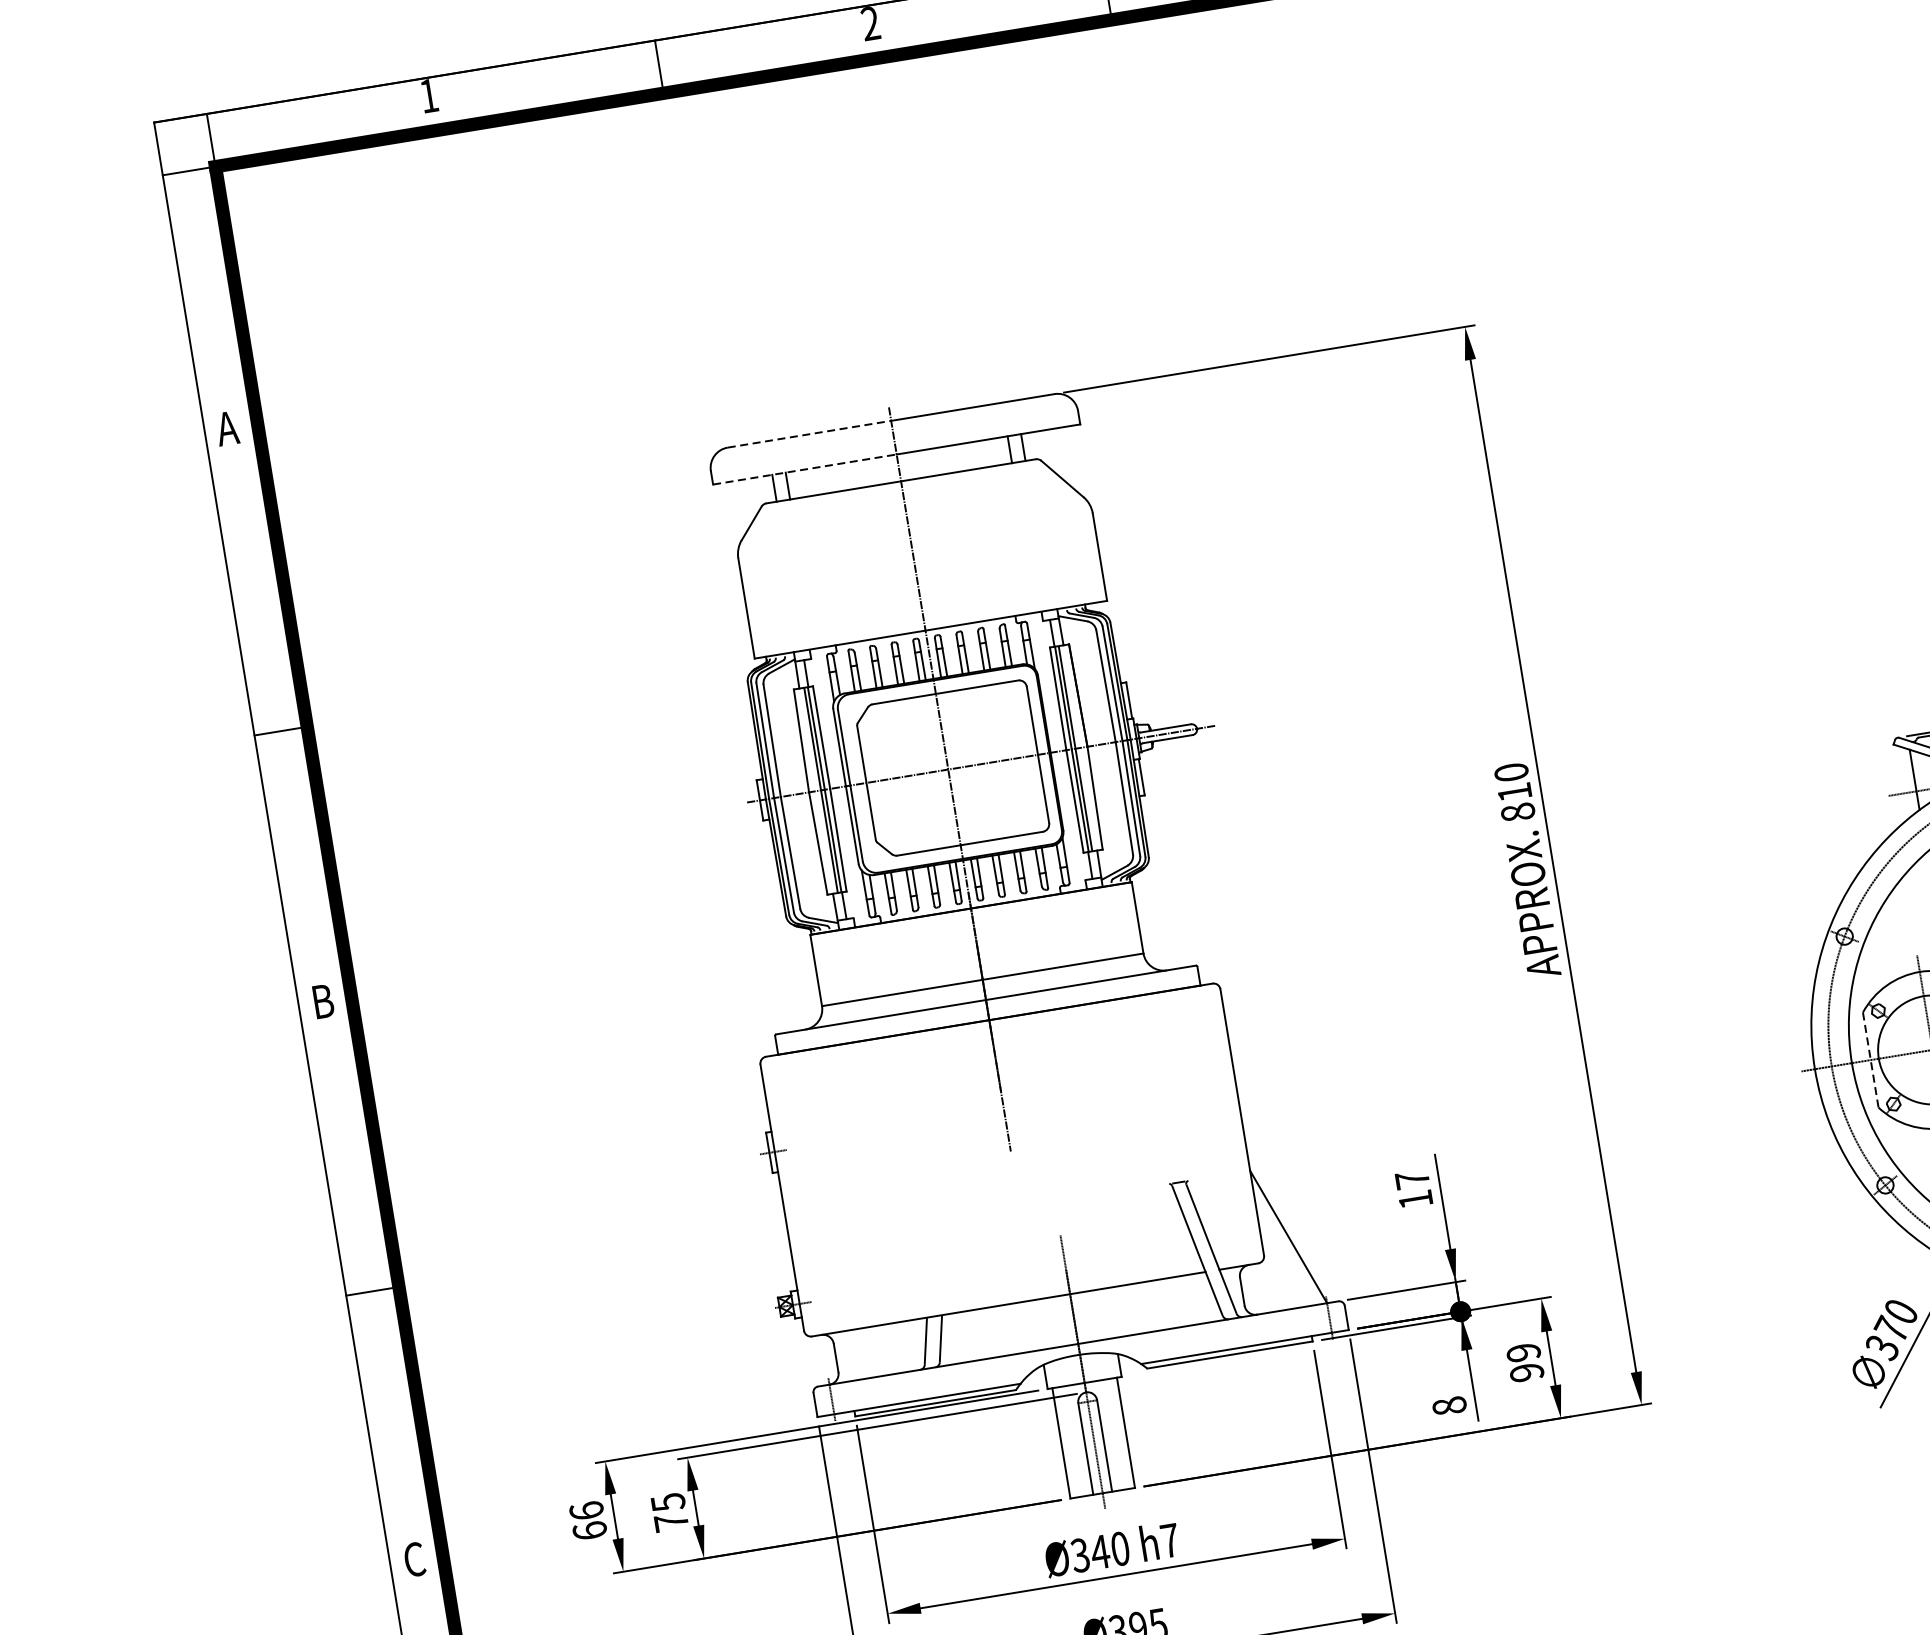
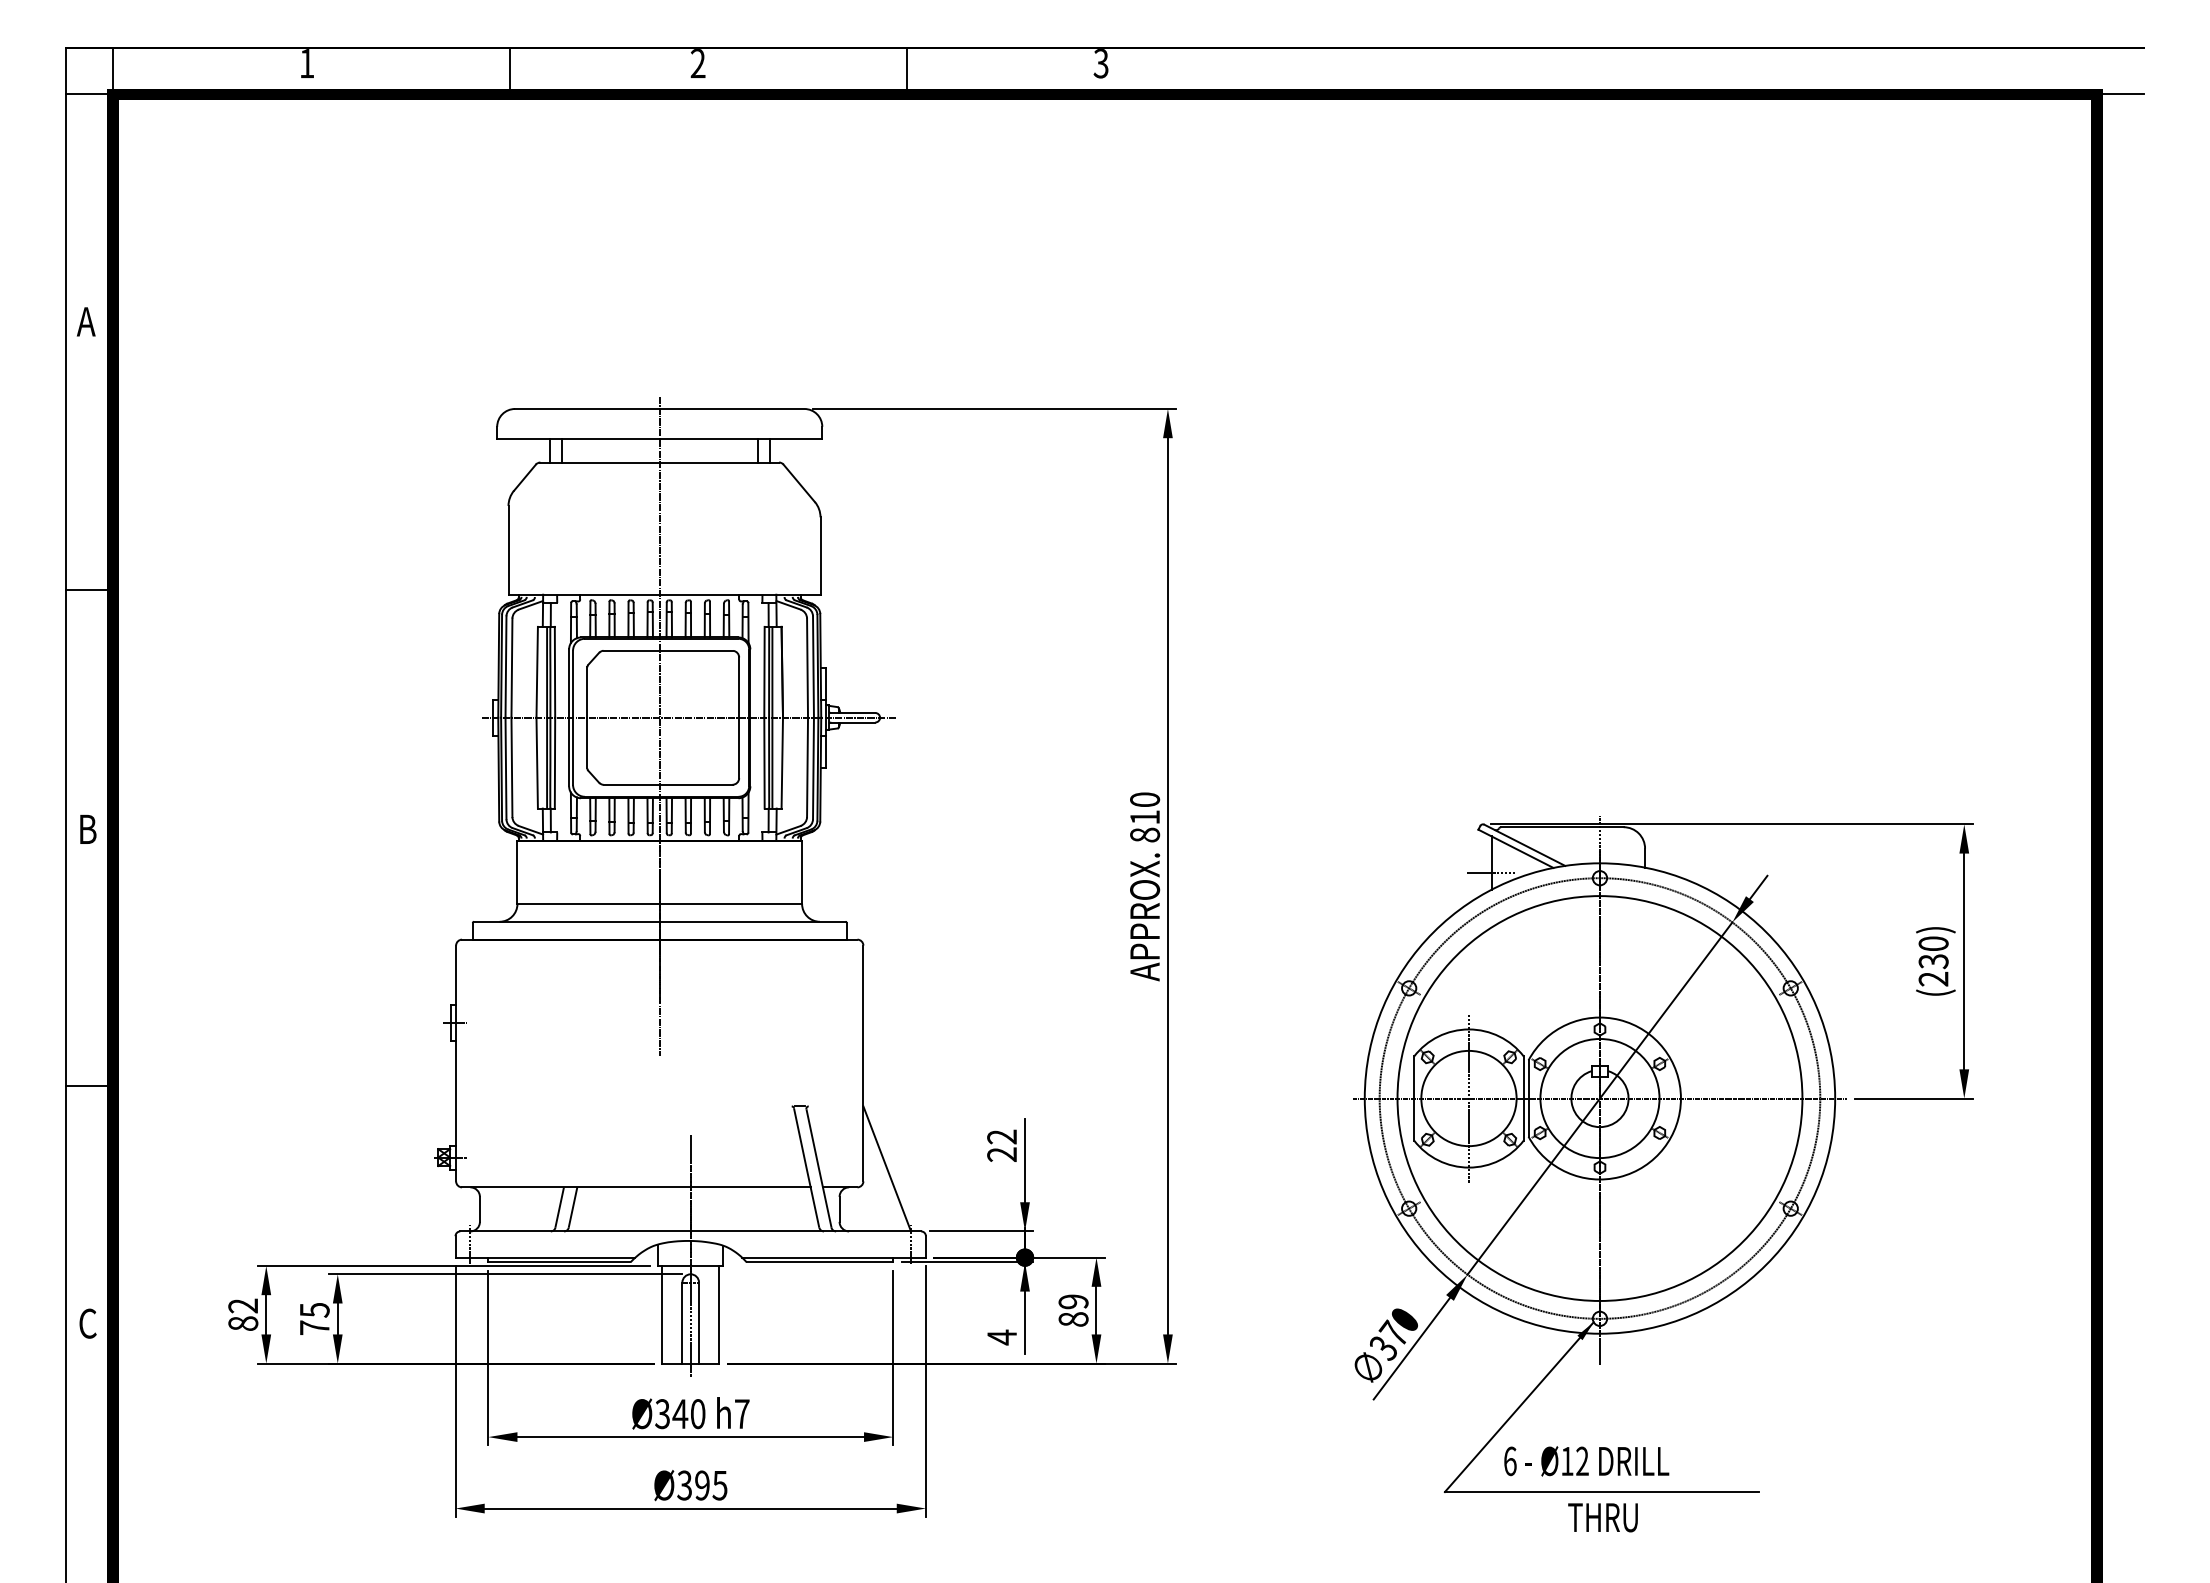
line: (809, 433) -> (587, 408), dashed -> solid
line: (804, 469) -> (578, 438), dashed -> solid
line: (1871, 1061) -> (1414, 1099), dashed -> solid
text: (1413, 1189) -> (1001, 1145), 17 -> 22
text: (1526, 1372) -> (1073, 1319), 99 -> 89
text: (1449, 1406) -> (1002, 1337), 8 -> 4
text: (588, 1520) -> (243, 1314), 66 -> 82

